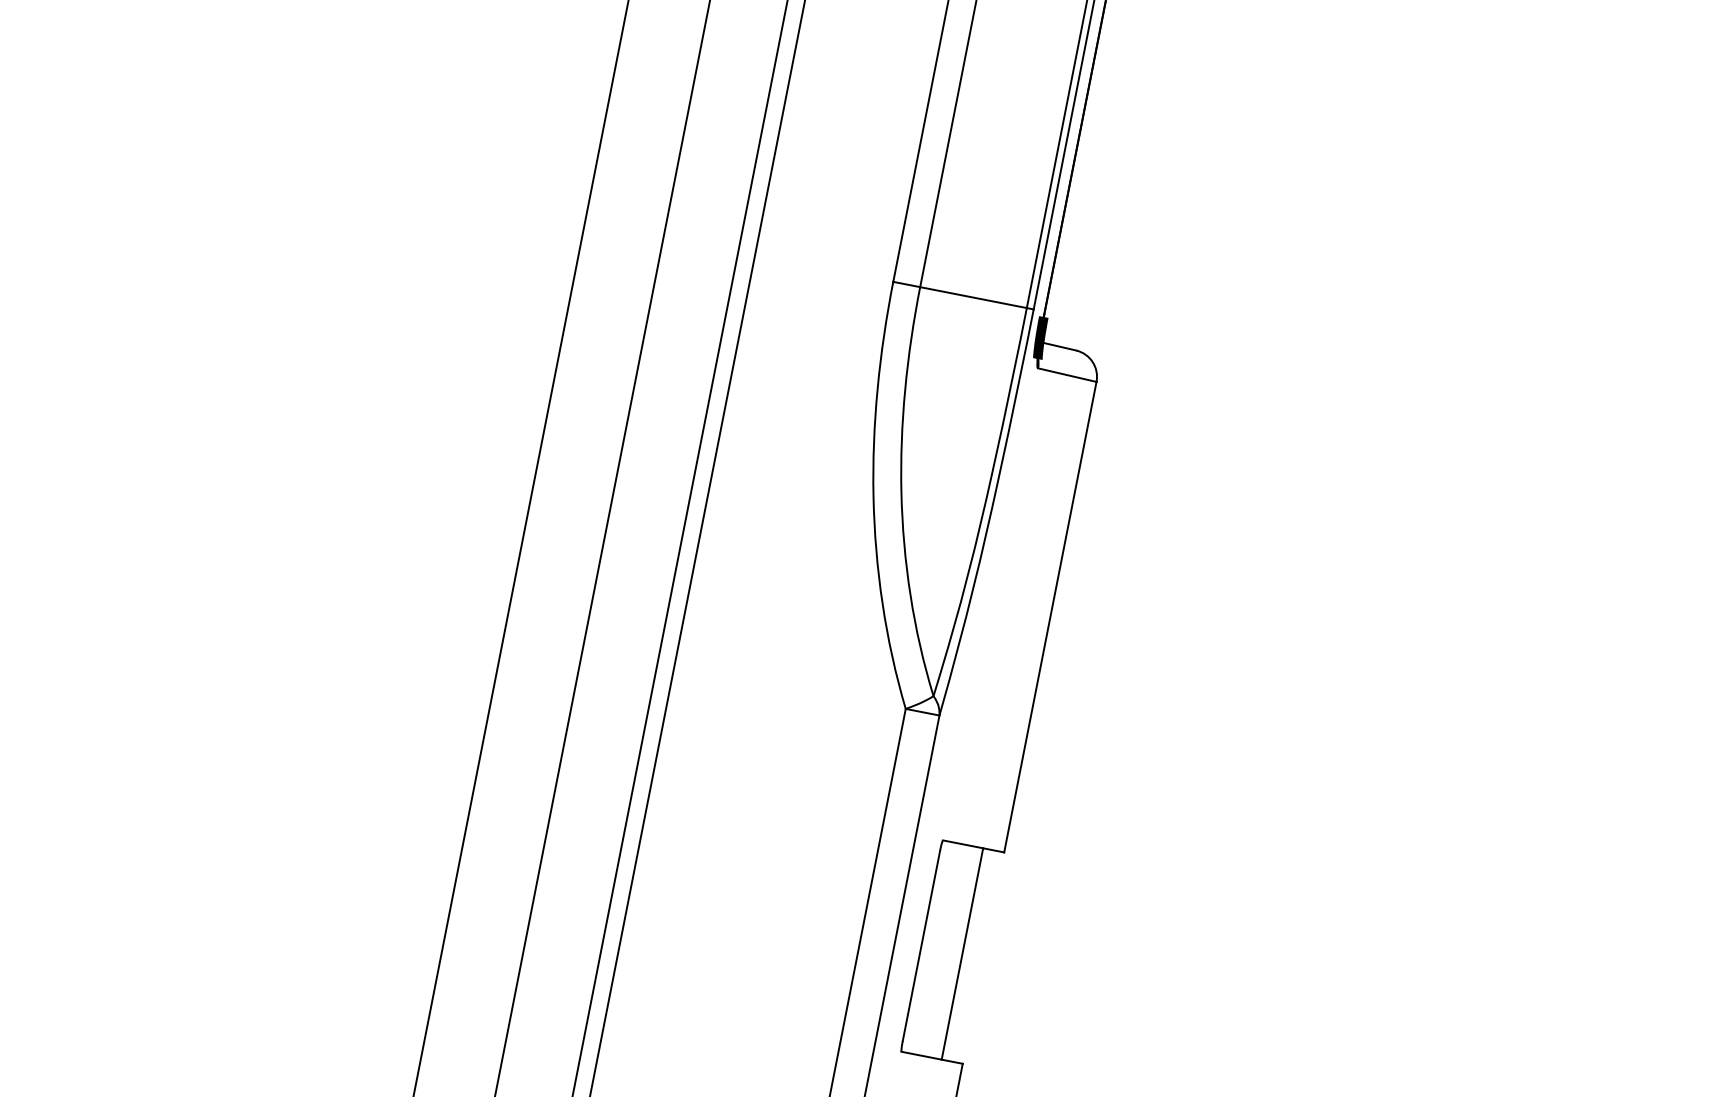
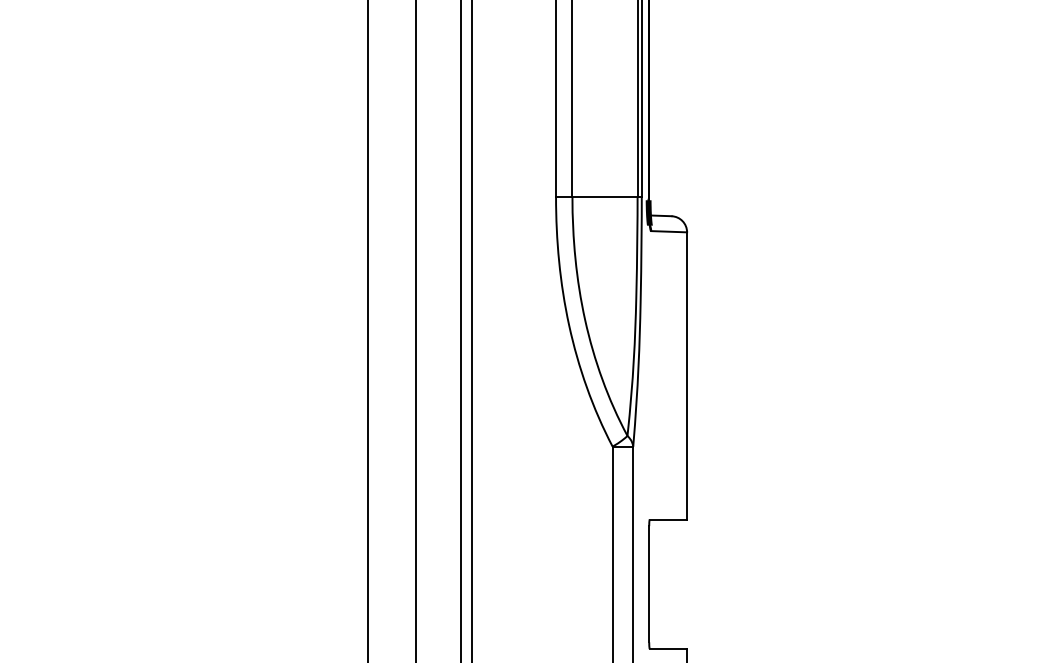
line: (963, 952) -> (674, 583), removed

